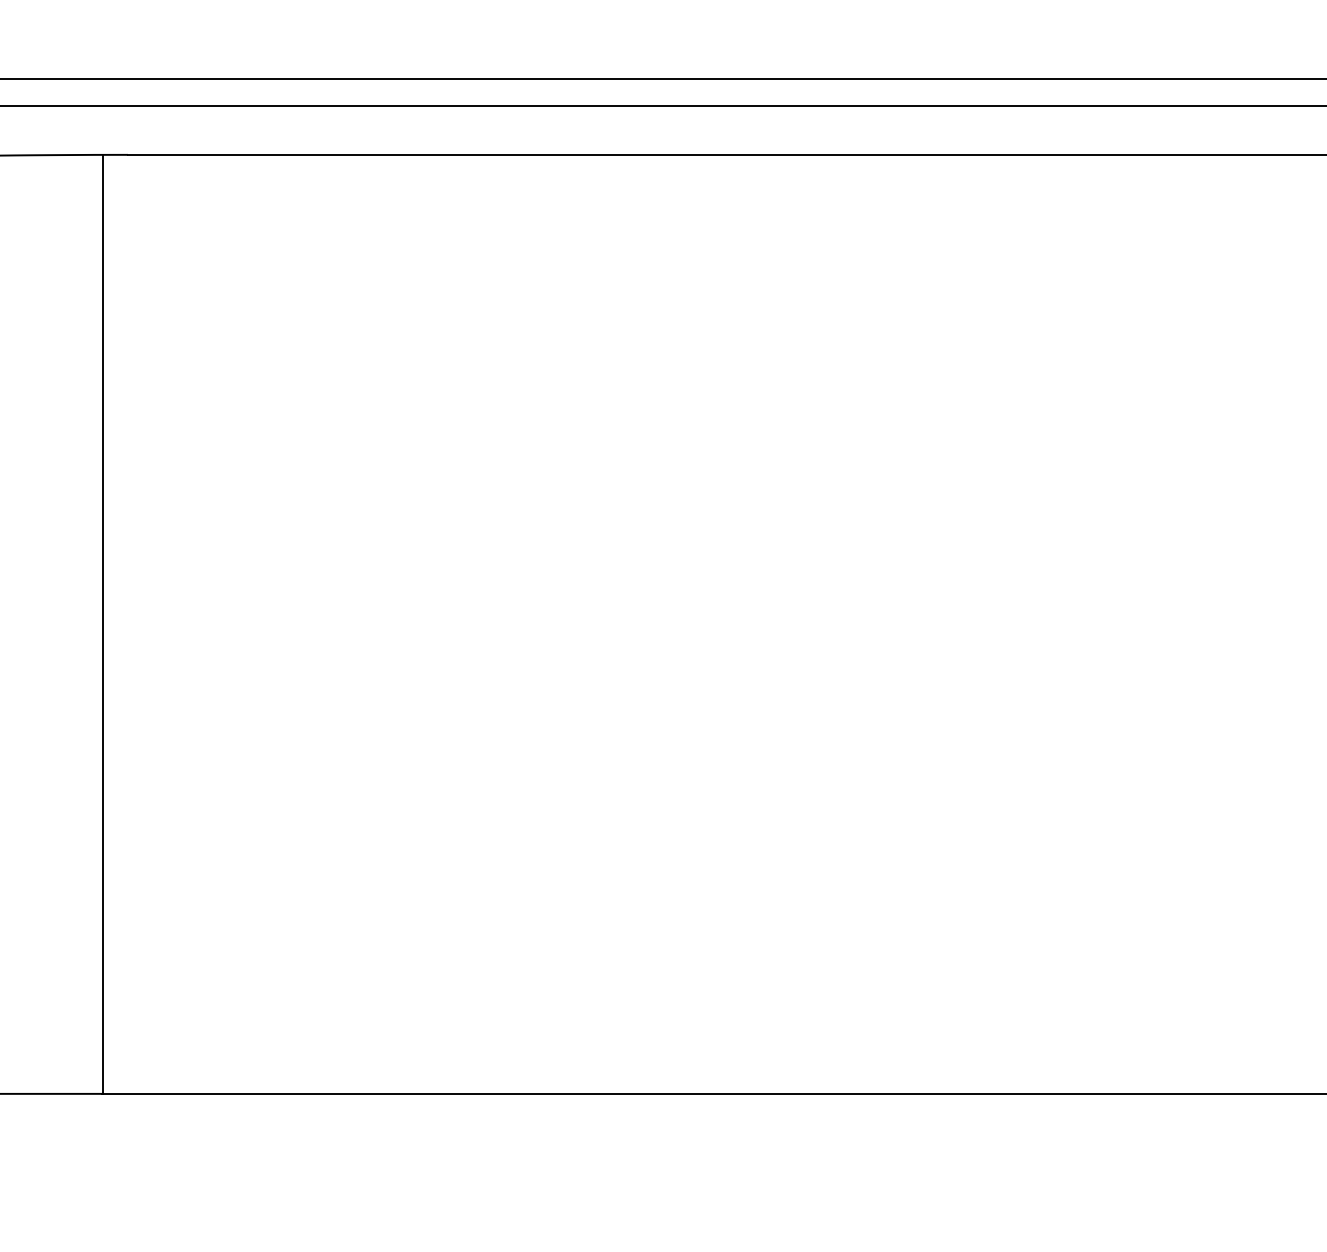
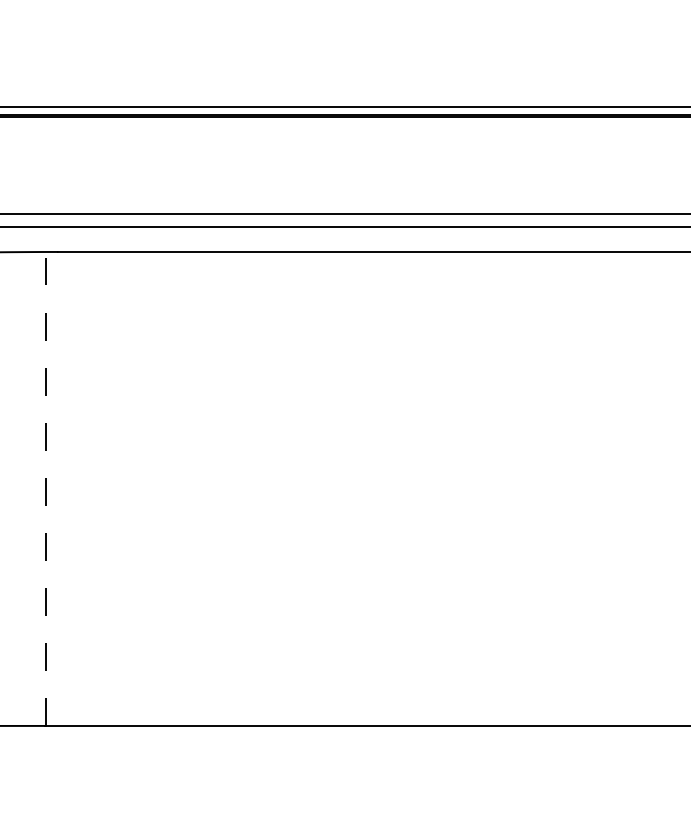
line: (102, 623) -> (45, 488), solid -> dashed

